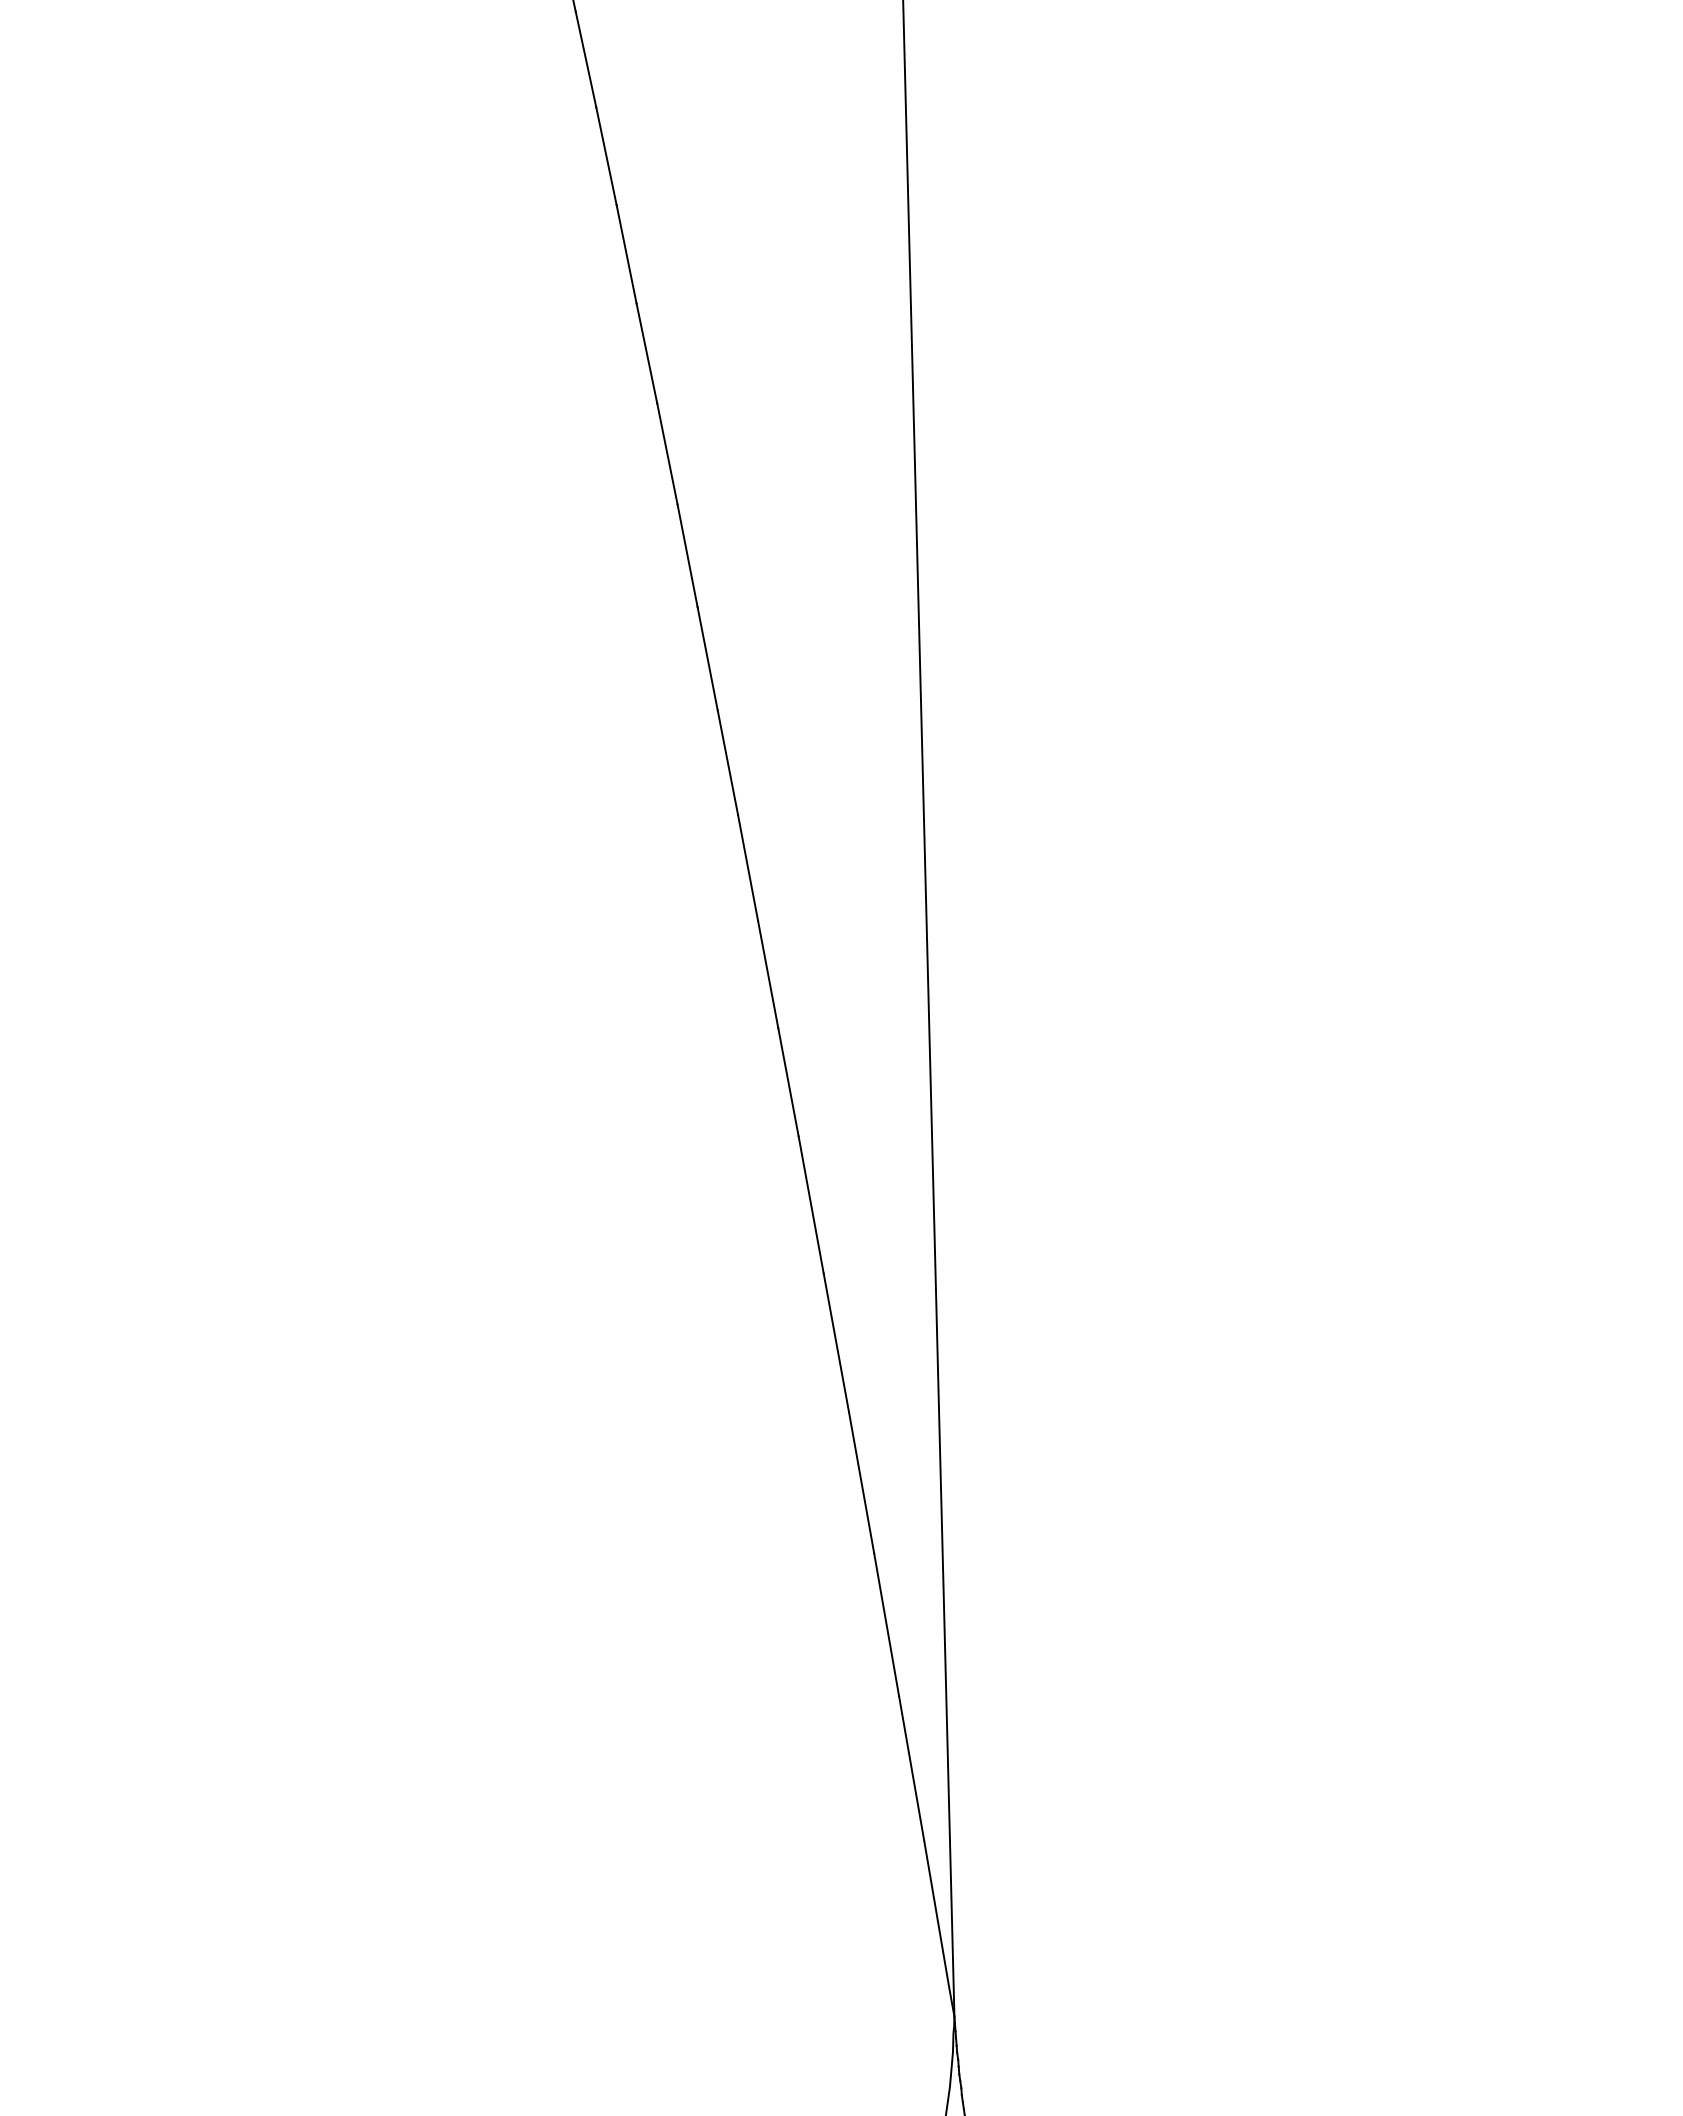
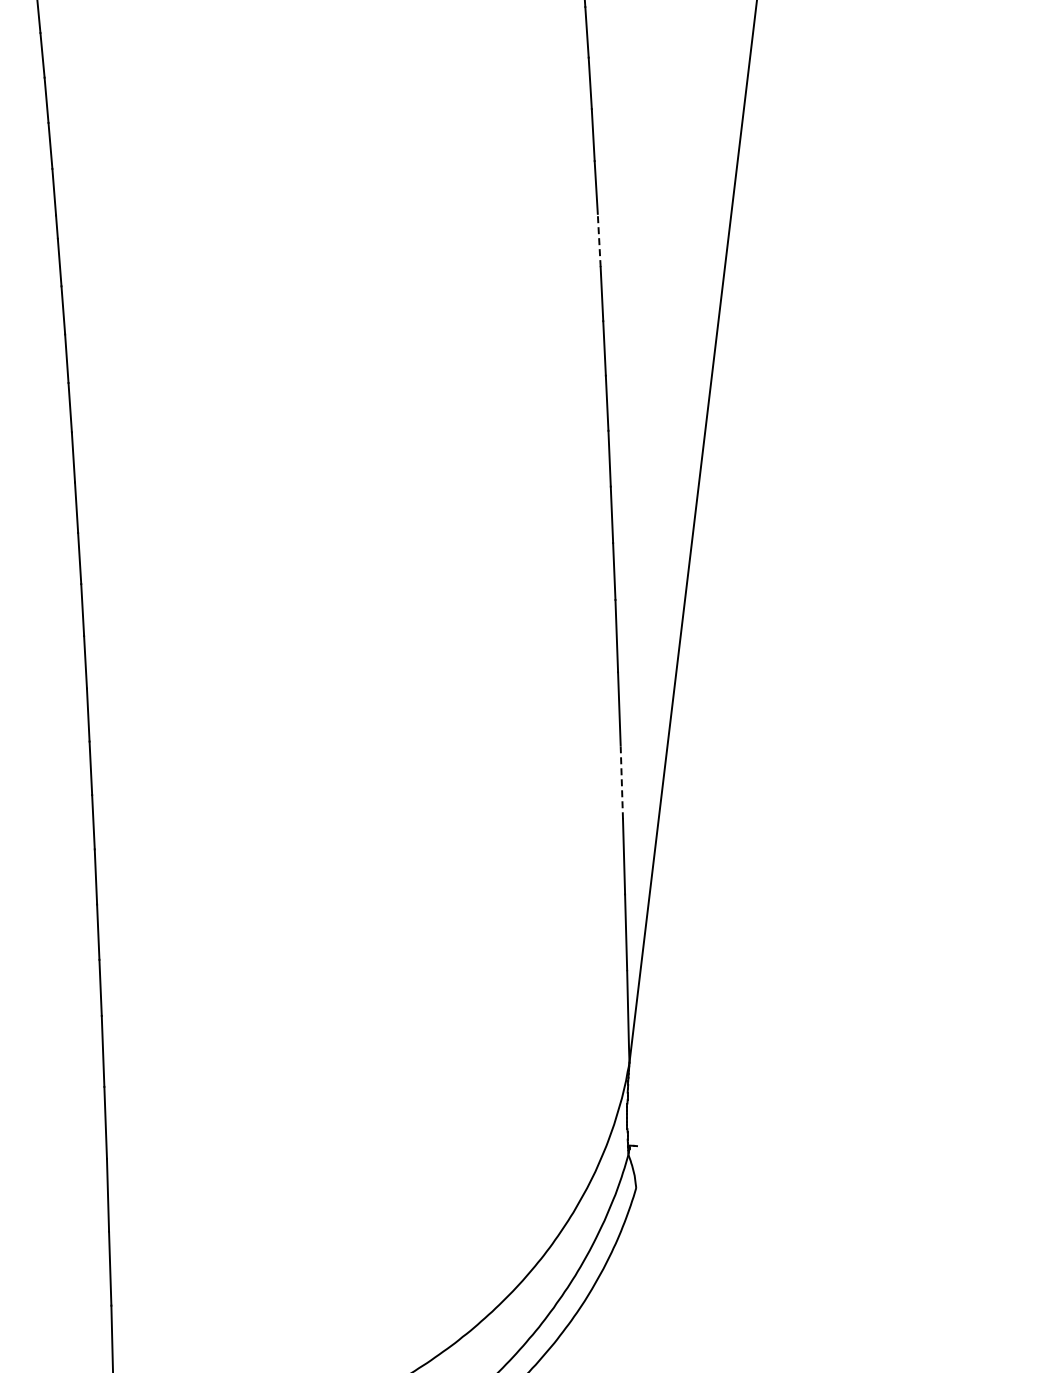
line: (667, 453) -> (599, 240), solid -> dashed
line: (860, 1481) -> (621, 781), solid -> dashed

